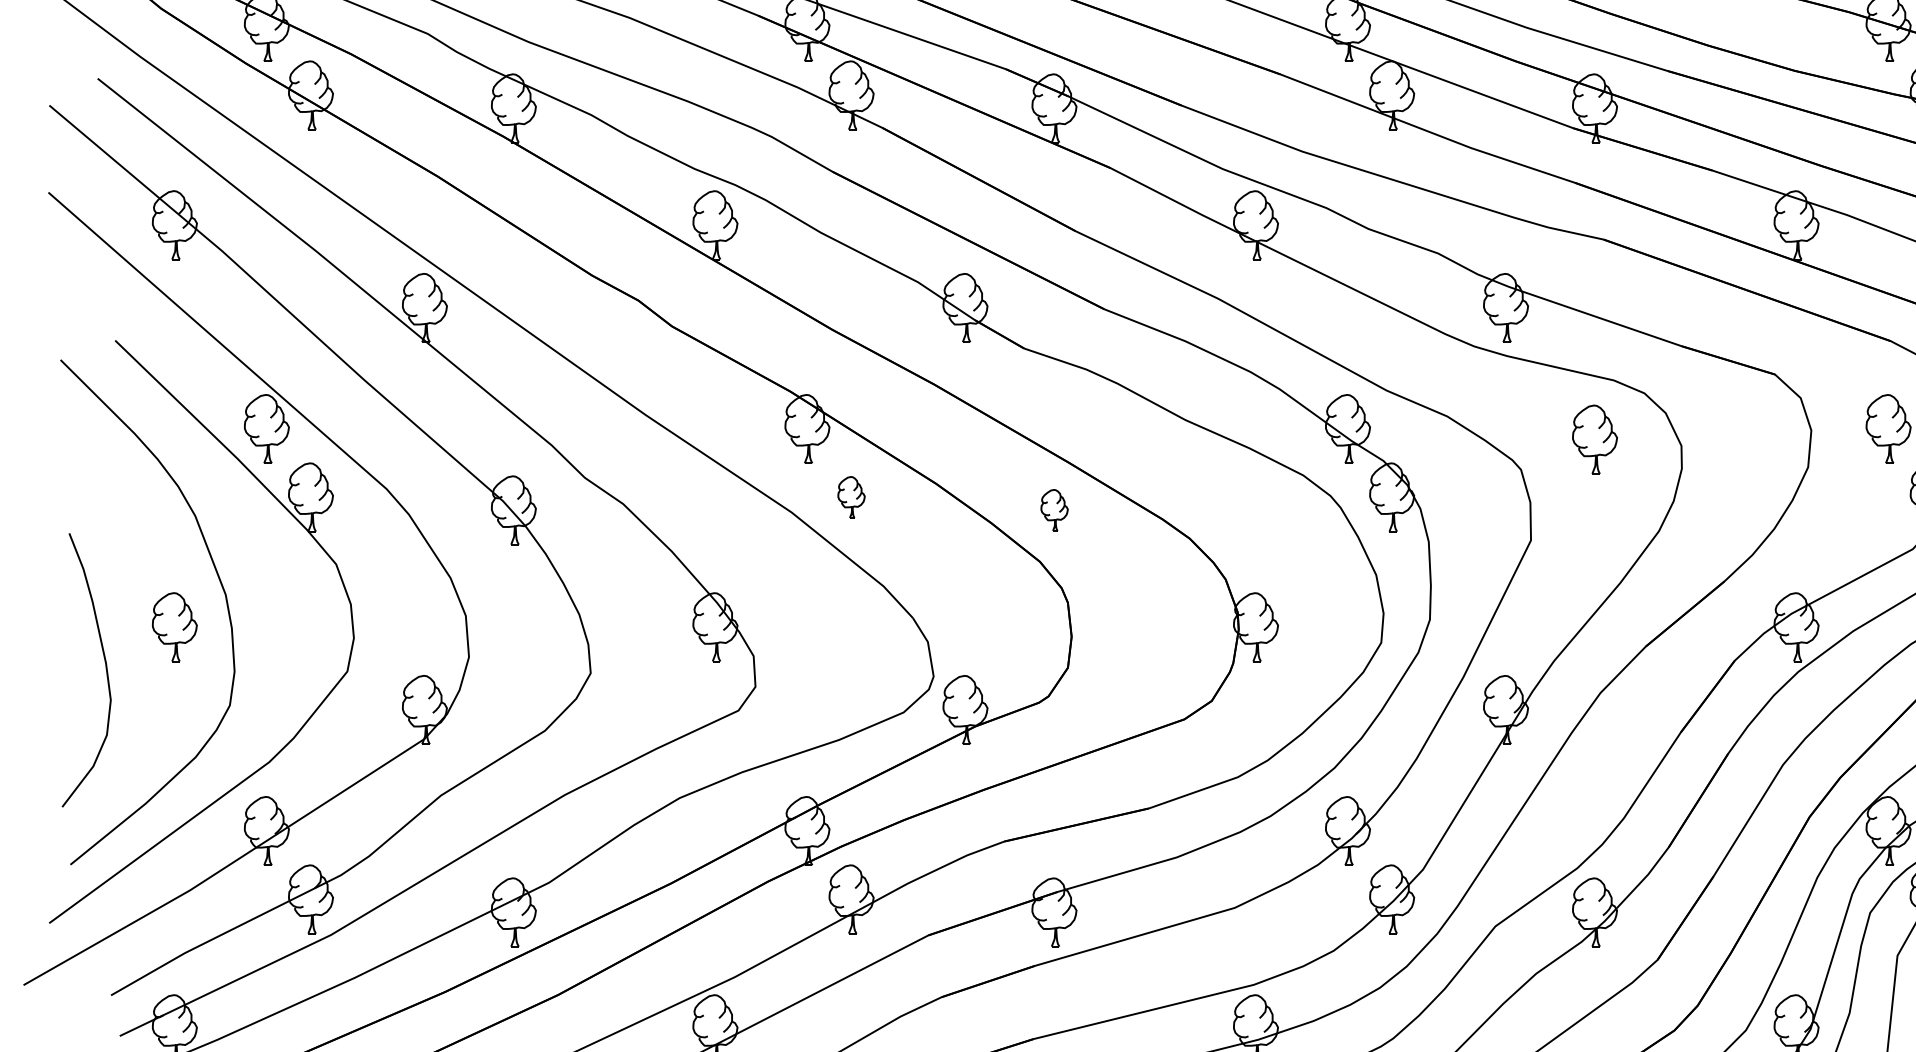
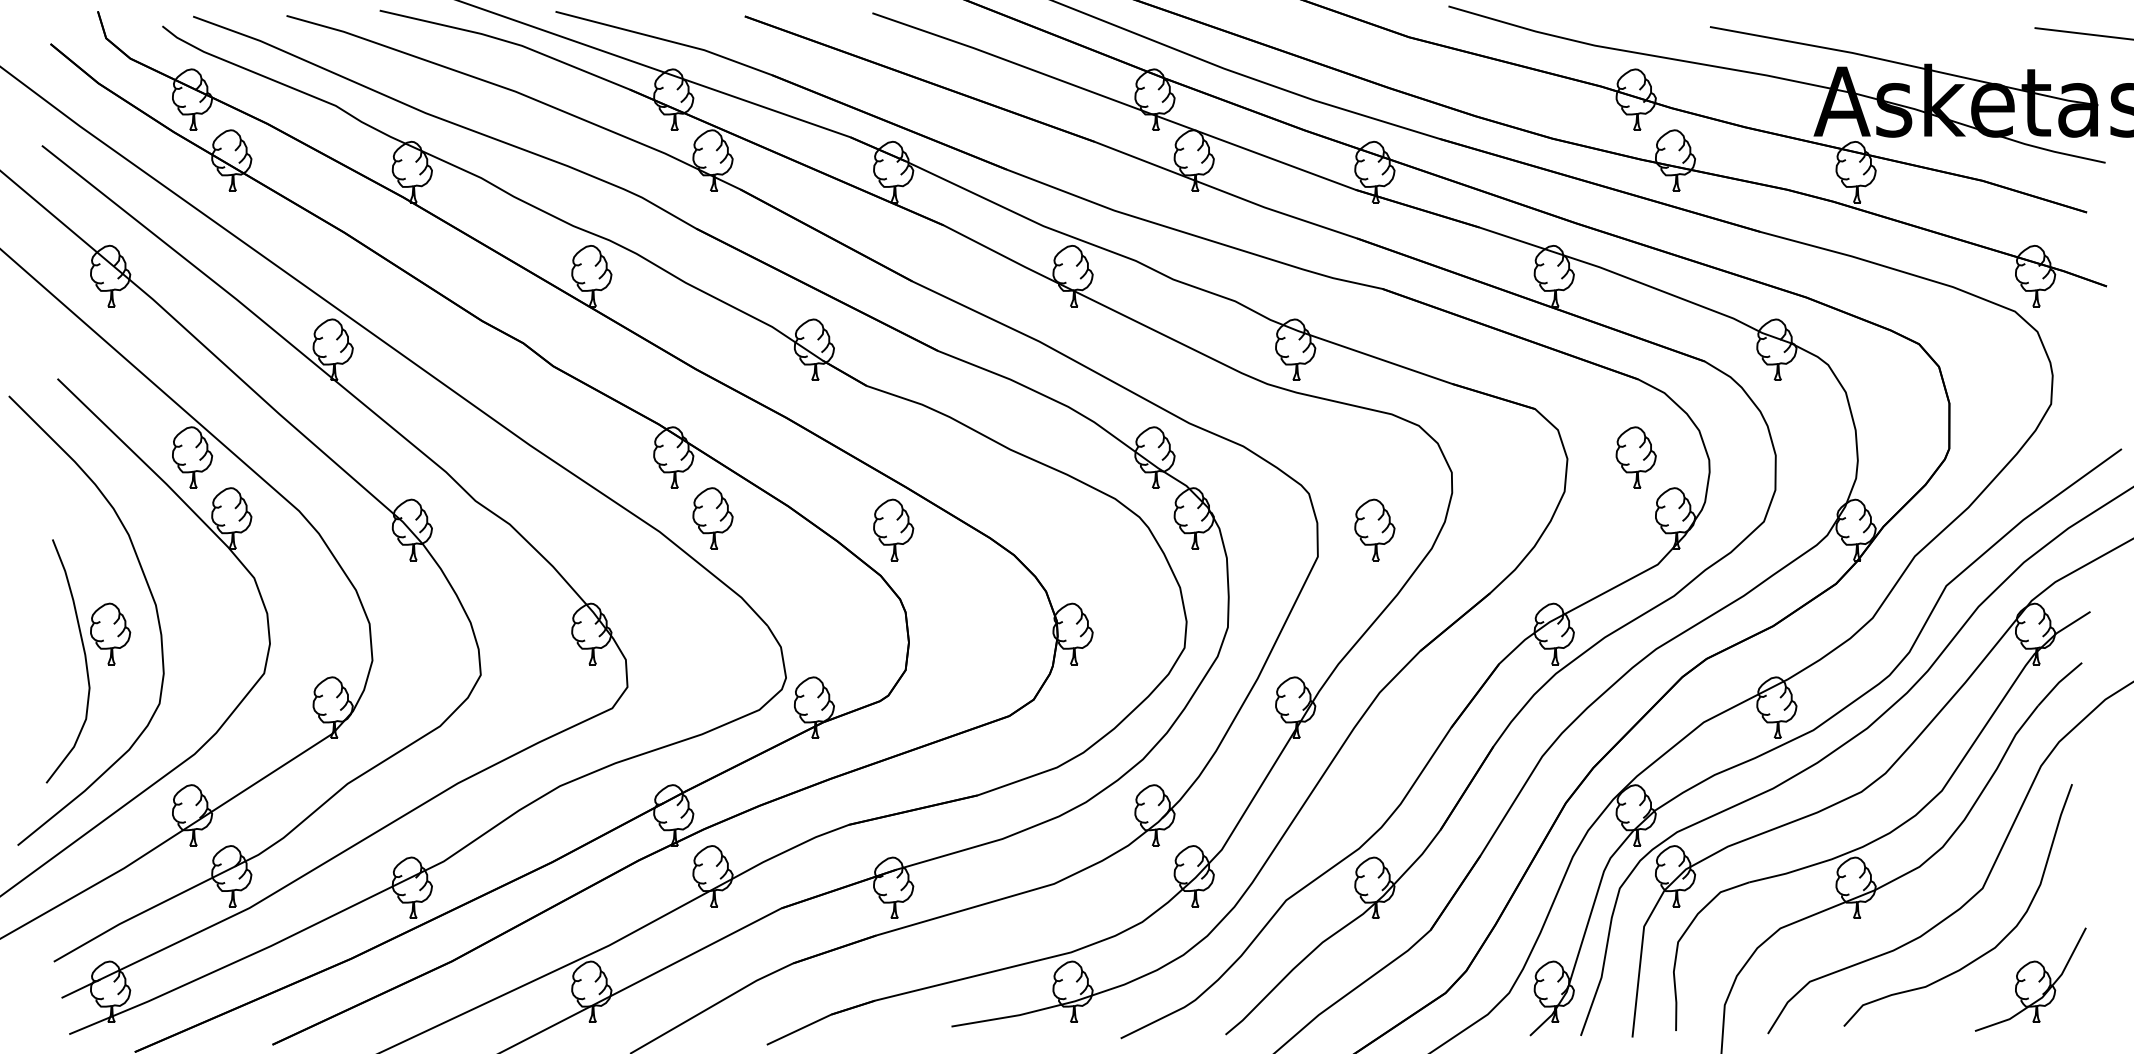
part: (1594, 439) -> (1374, 529), moved
part: (850, 497) -> (712, 518), size x1.67
part: (1054, 509) -> (893, 529), size x1.67
curve: (105, 667) -> (84, 658), moved

